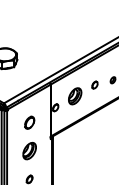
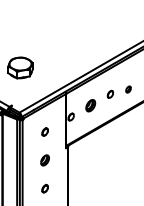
part: (75, 96) -> (90, 105), size x0.71
part: (29, 122) -> (44, 131), size x0.62
part: (29, 151) -> (44, 160), size x0.62

